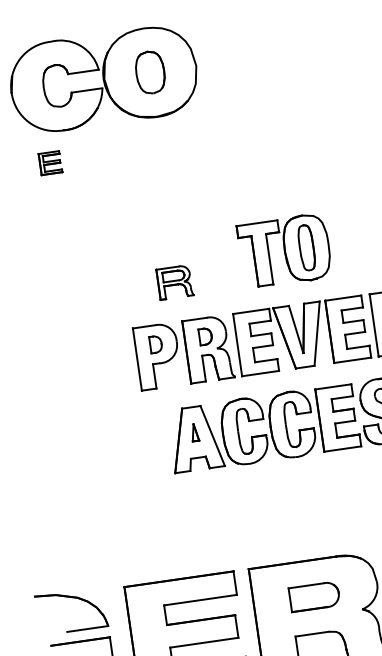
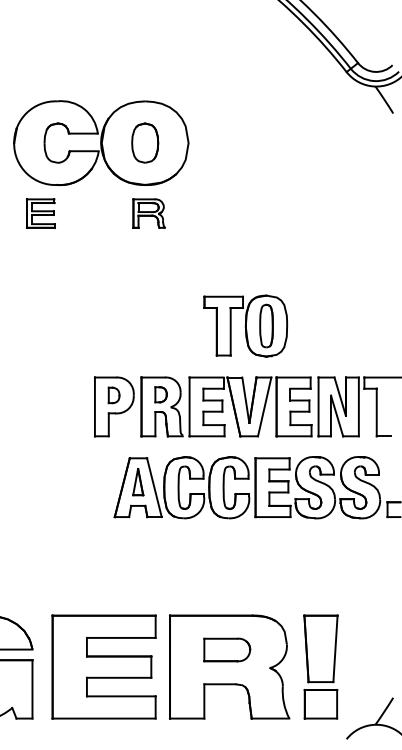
part: (50, 163) -> (40, 213), size x1.43
part: (174, 282) -> (148, 213), moved
part: (195, 432) -> (138, 482), size x1.67

